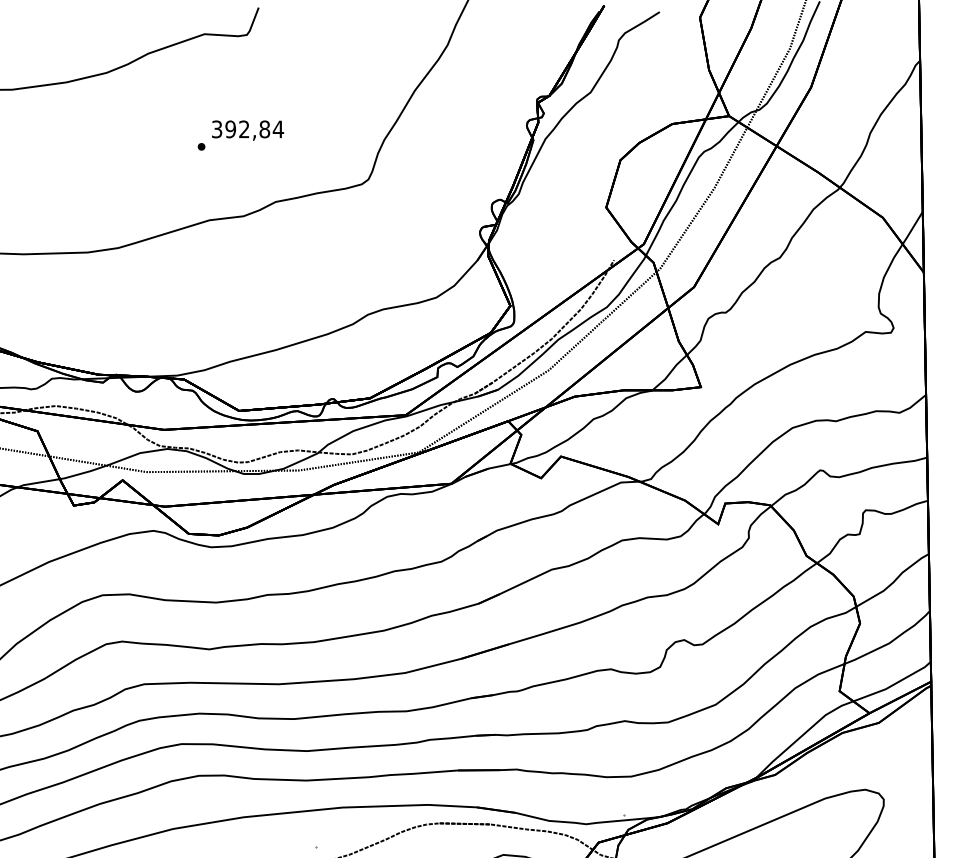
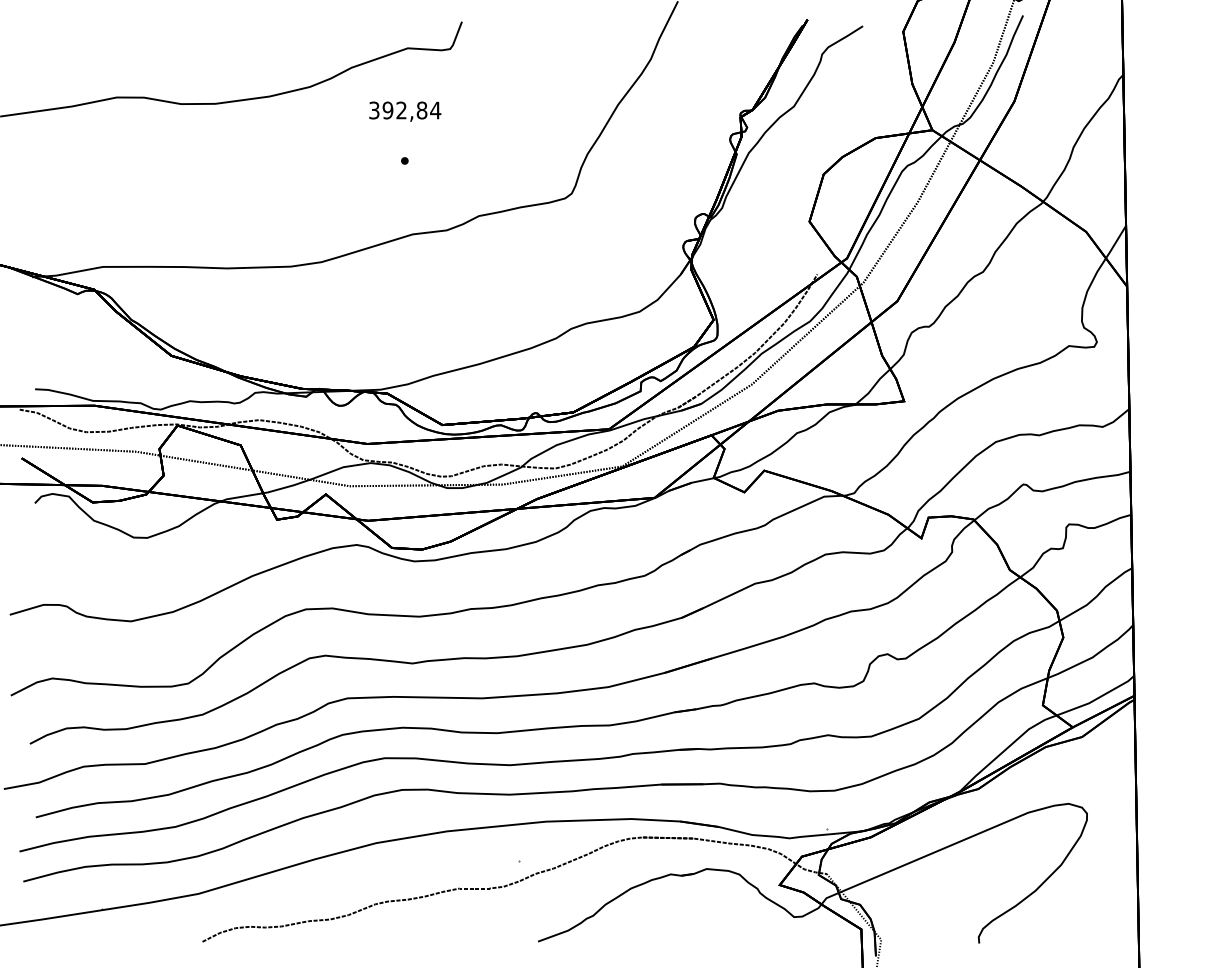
text: (248, 130) -> (405, 111), moved

